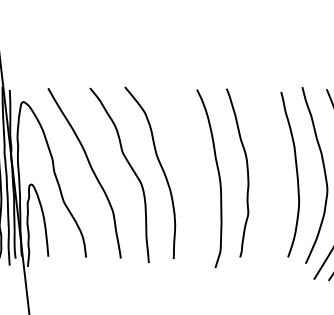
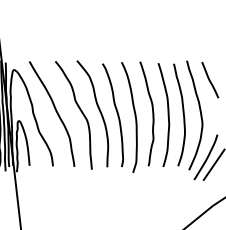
curve: (188, 172) -> (116, 113), added
curve: (270, 173) -> (167, 114), added

